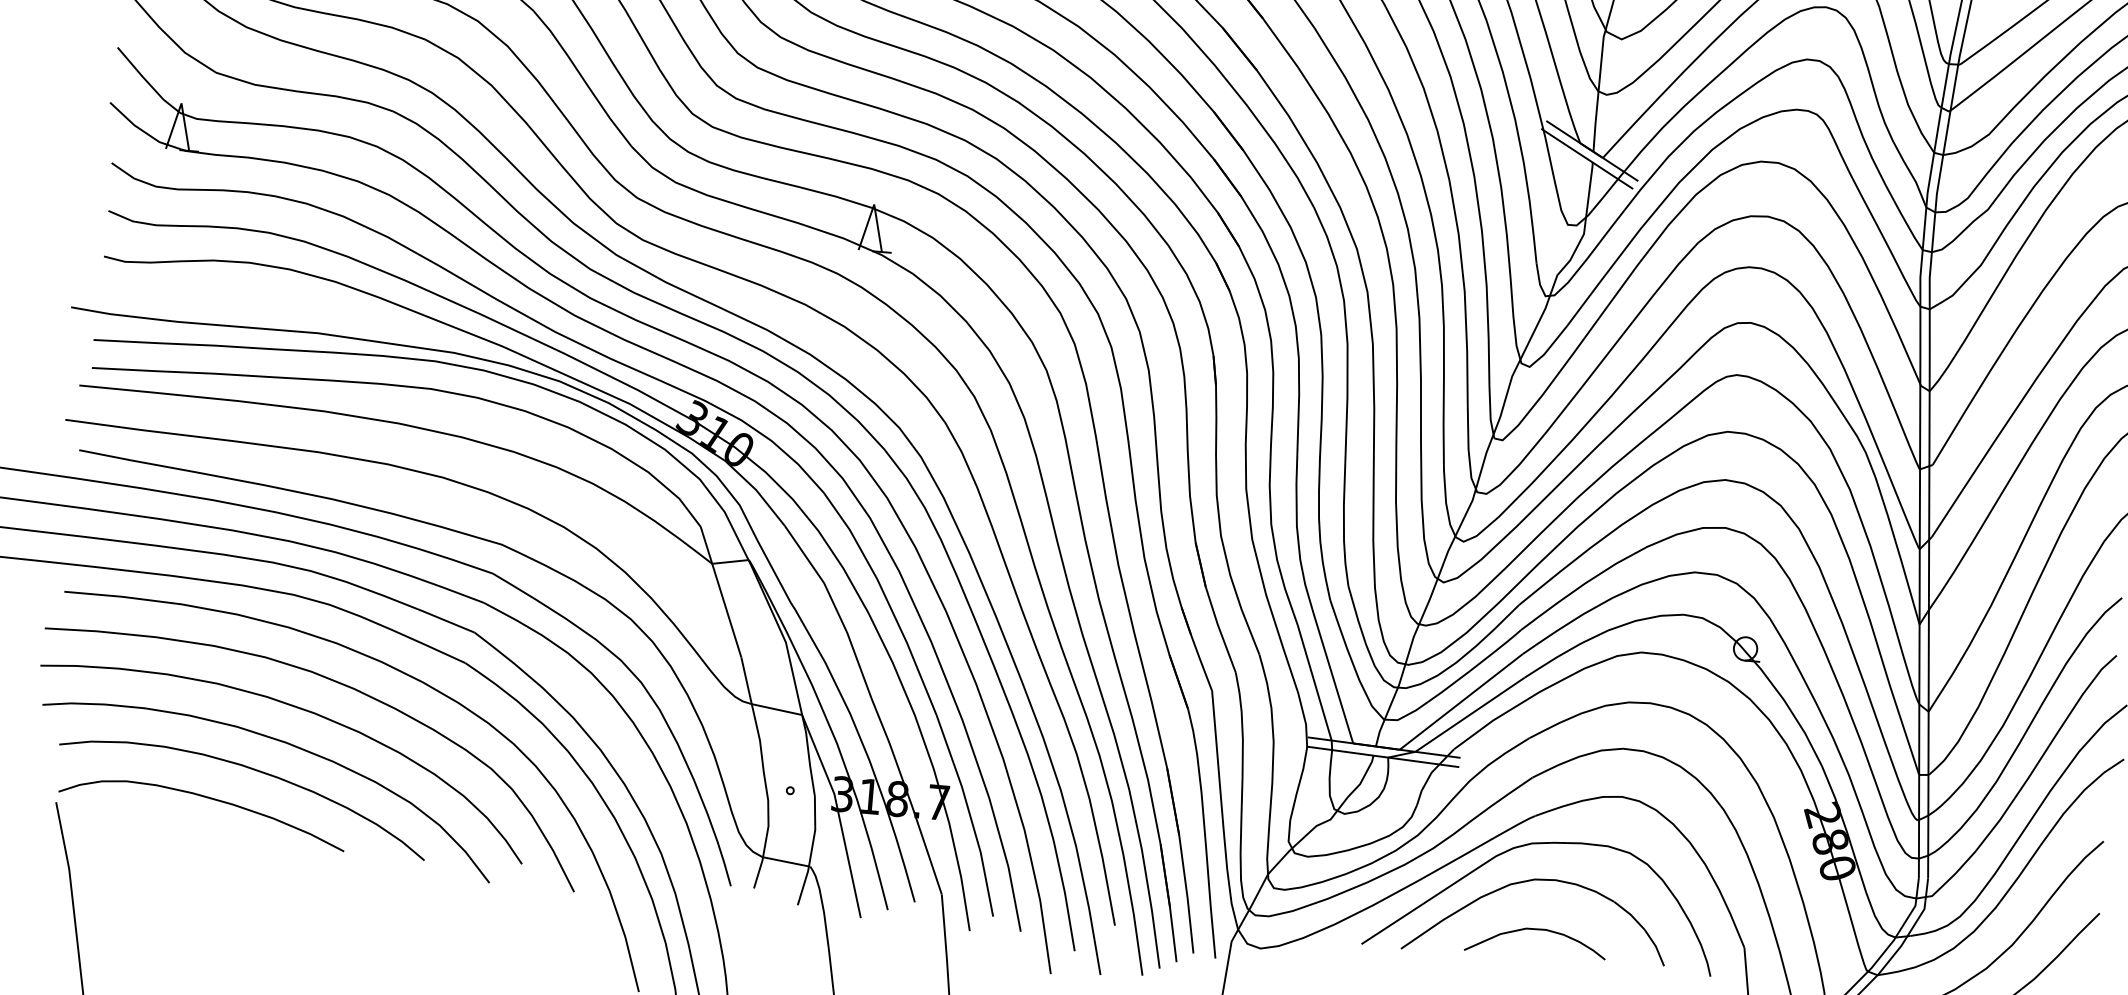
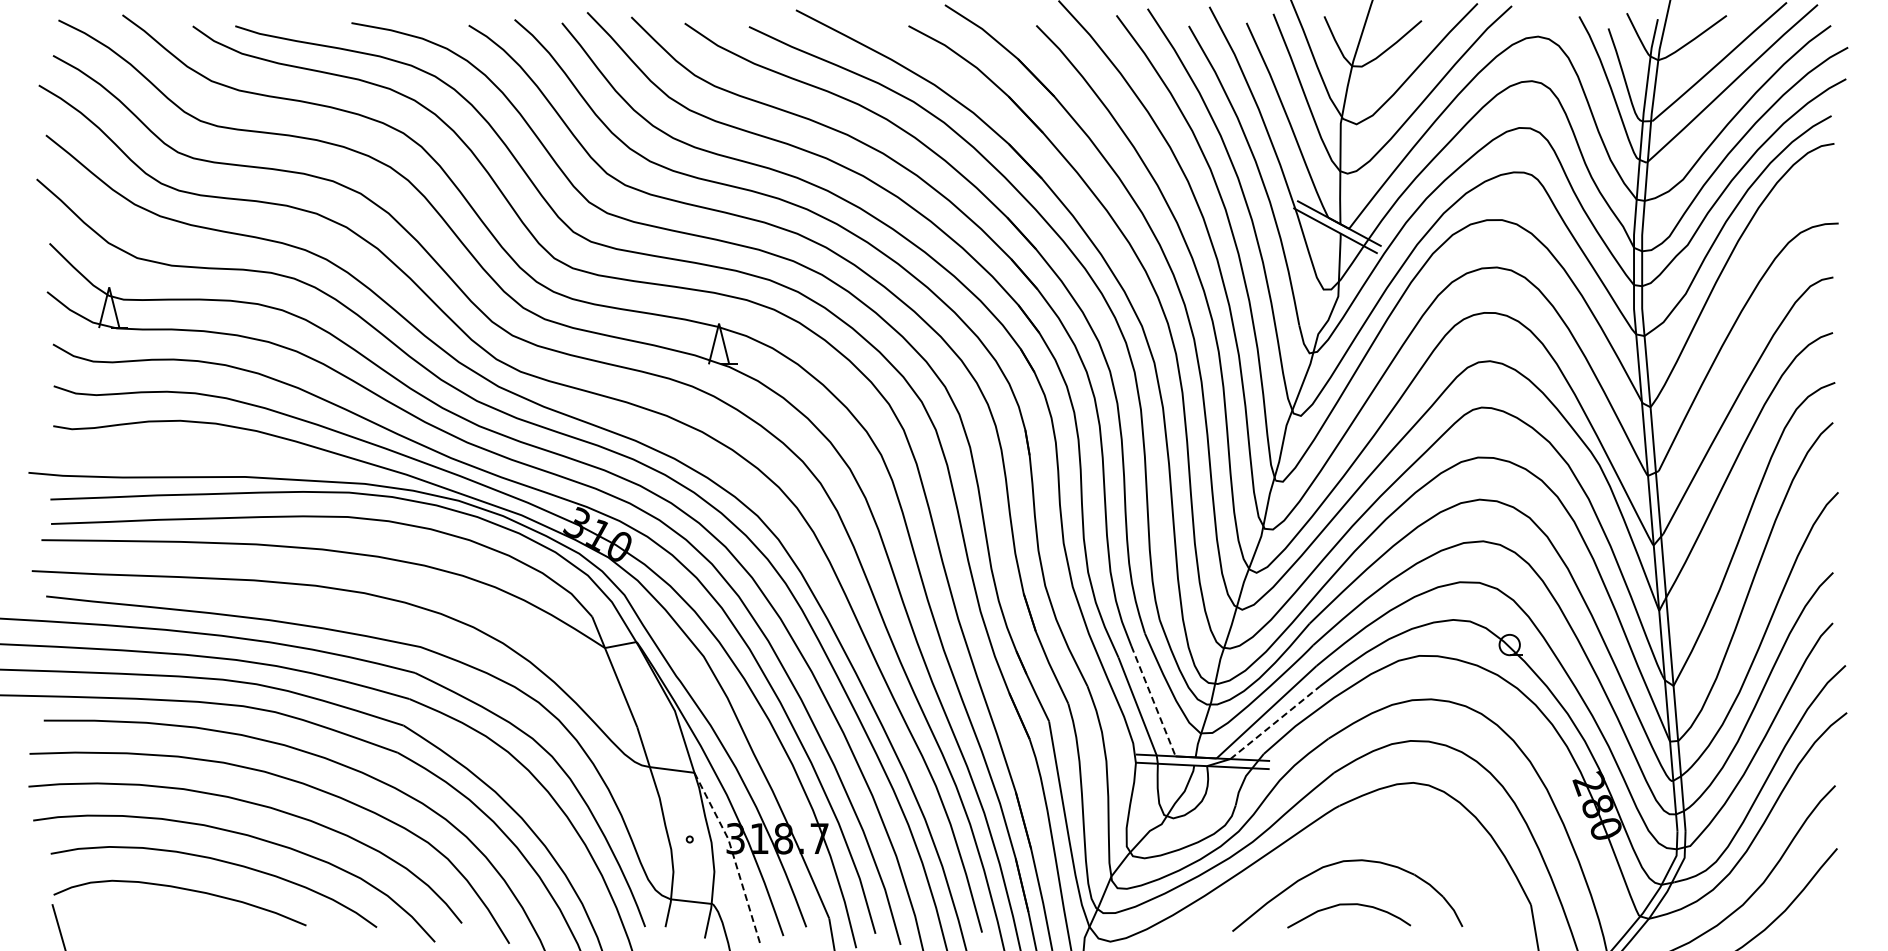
line: (1333, 678) -> (1153, 701), solid -> dashed
line: (1470, 714) -> (1275, 722), solid -> dashed
line: (838, 814) -> (733, 856), solid -> dashed
curve: (1539, 844) -> (1345, 830), removed

